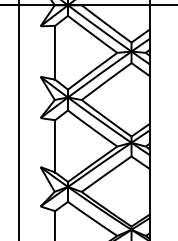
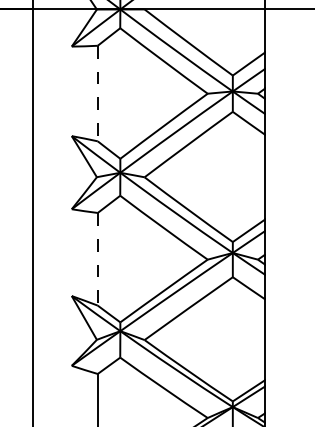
line: (55, 52) -> (98, 93), solid -> dashed
line: (55, 146) -> (98, 259), solid -> dashed

